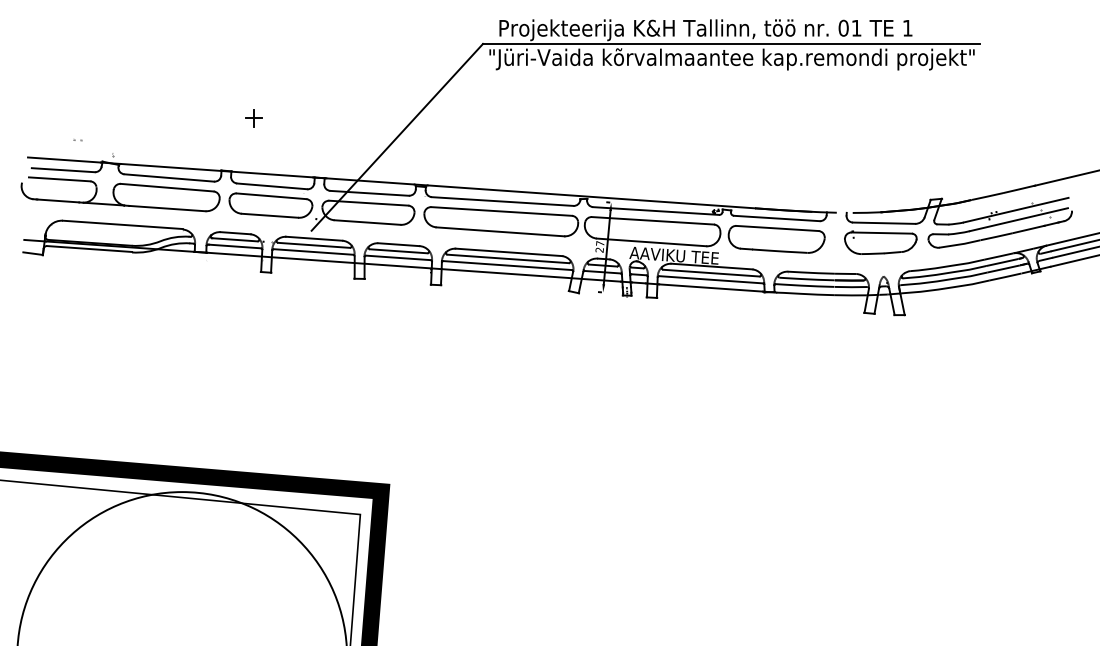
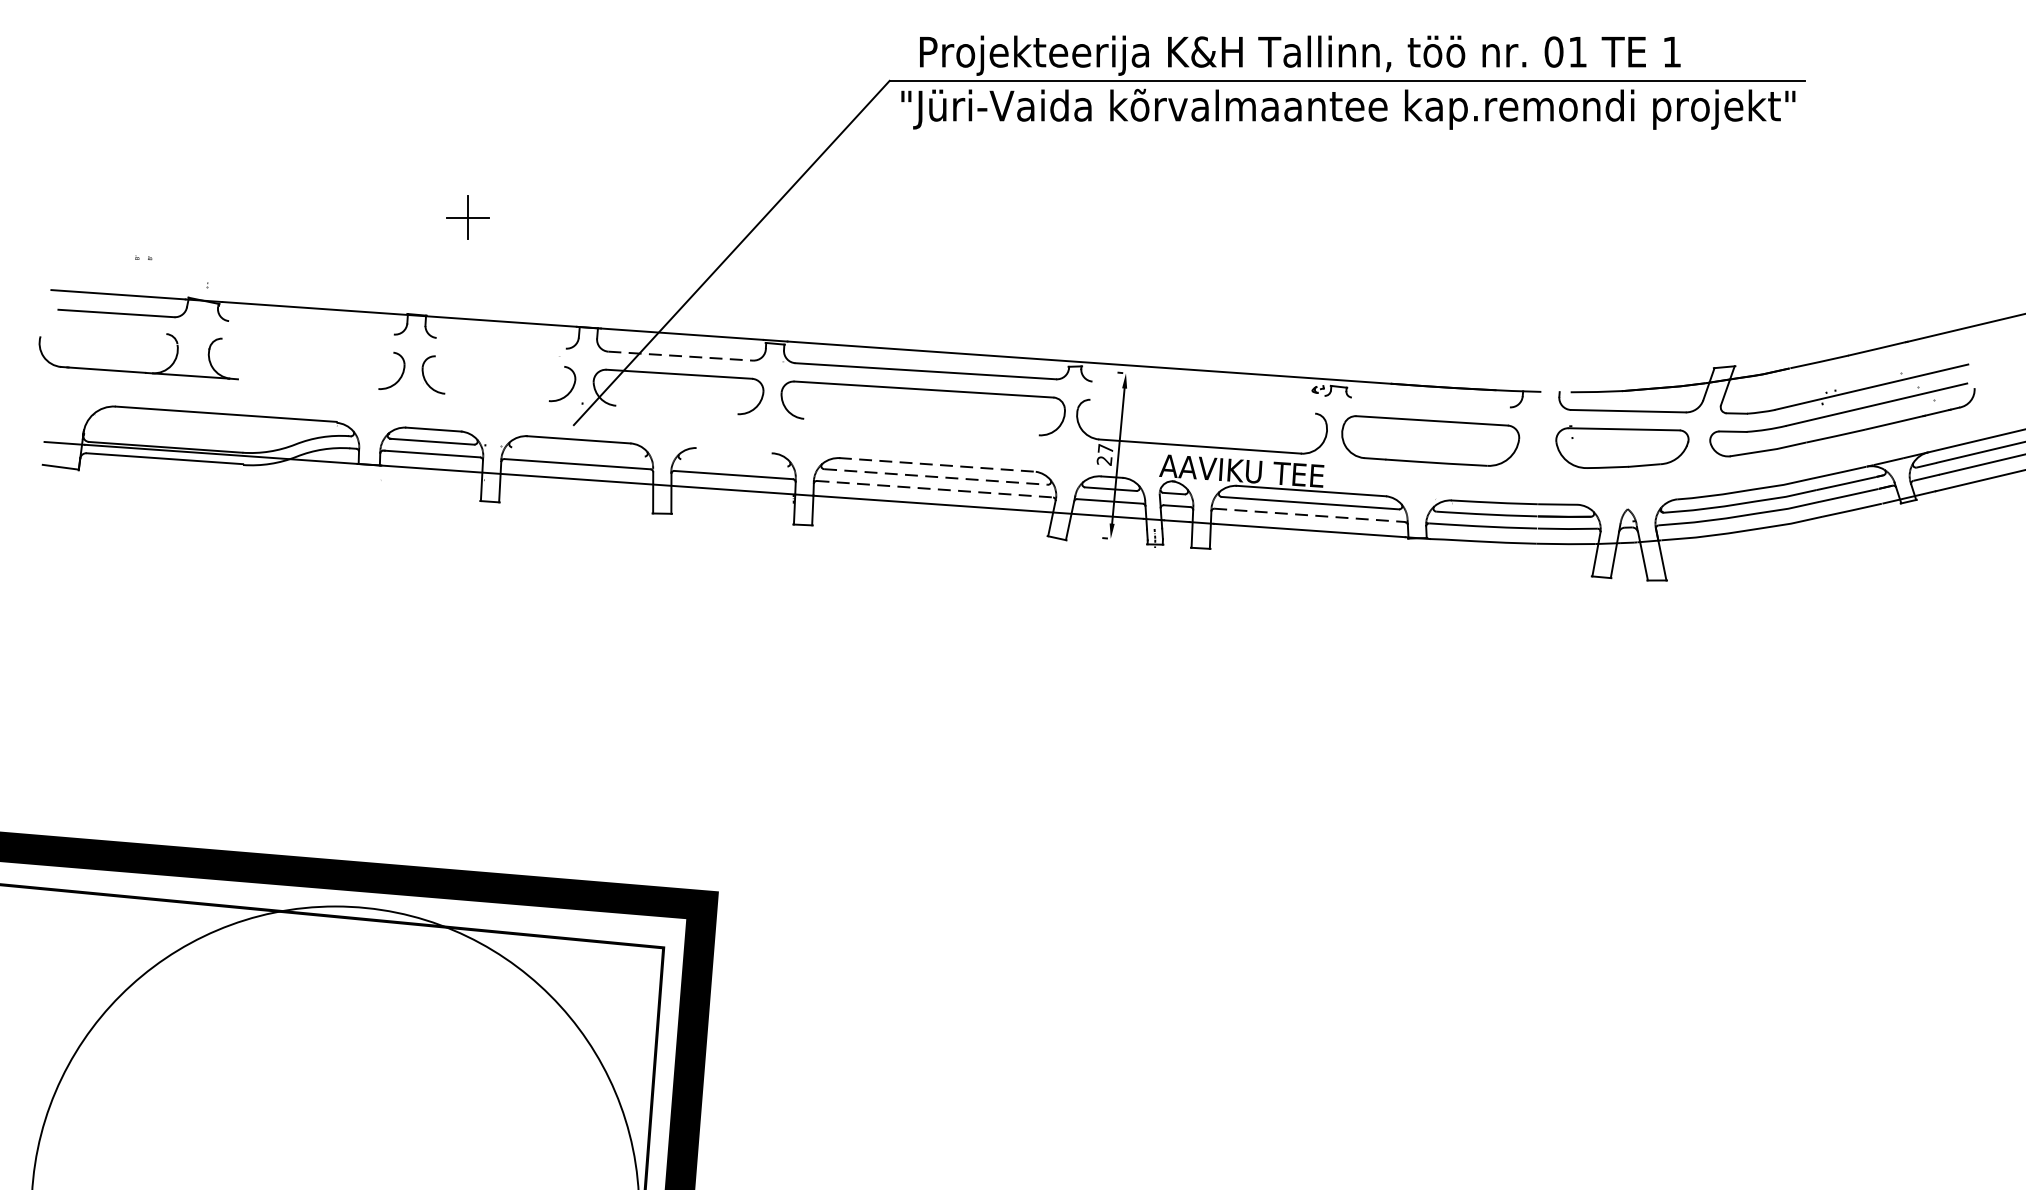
part: (253, 118) -> (466, 218), size x1.4
line: (168, 177) -> (310, 326), removed
line: (59, 179) -> (109, 330), removed
line: (272, 186) -> (501, 343), removed
line: (166, 187) -> (306, 345), removed
line: (370, 193) -> (682, 356), solid -> dashed
line: (271, 196) -> (499, 361), removed
line: (167, 208) -> (308, 384), removed
line: (656, 210) -> (1209, 387), removed
line: (269, 215) -> (496, 396), removed
line: (776, 218) -> (1430, 402), removed
line: (653, 220) -> (1203, 406), removed
line: (367, 222) -> (676, 409), removed
line: (500, 231) -> (921, 426), removed
line: (314, 244) -> (579, 450), removed
line: (398, 244) -> (733, 450), removed
line: (398, 251) -> (733, 463), removed
line: (508, 252) -> (936, 465), solid -> dashed
line: (508, 258) -> (936, 476), solid -> dashed
line: (508, 265) -> (936, 489), solid -> dashed
line: (711, 279) -> (1310, 514), solid -> dashed

